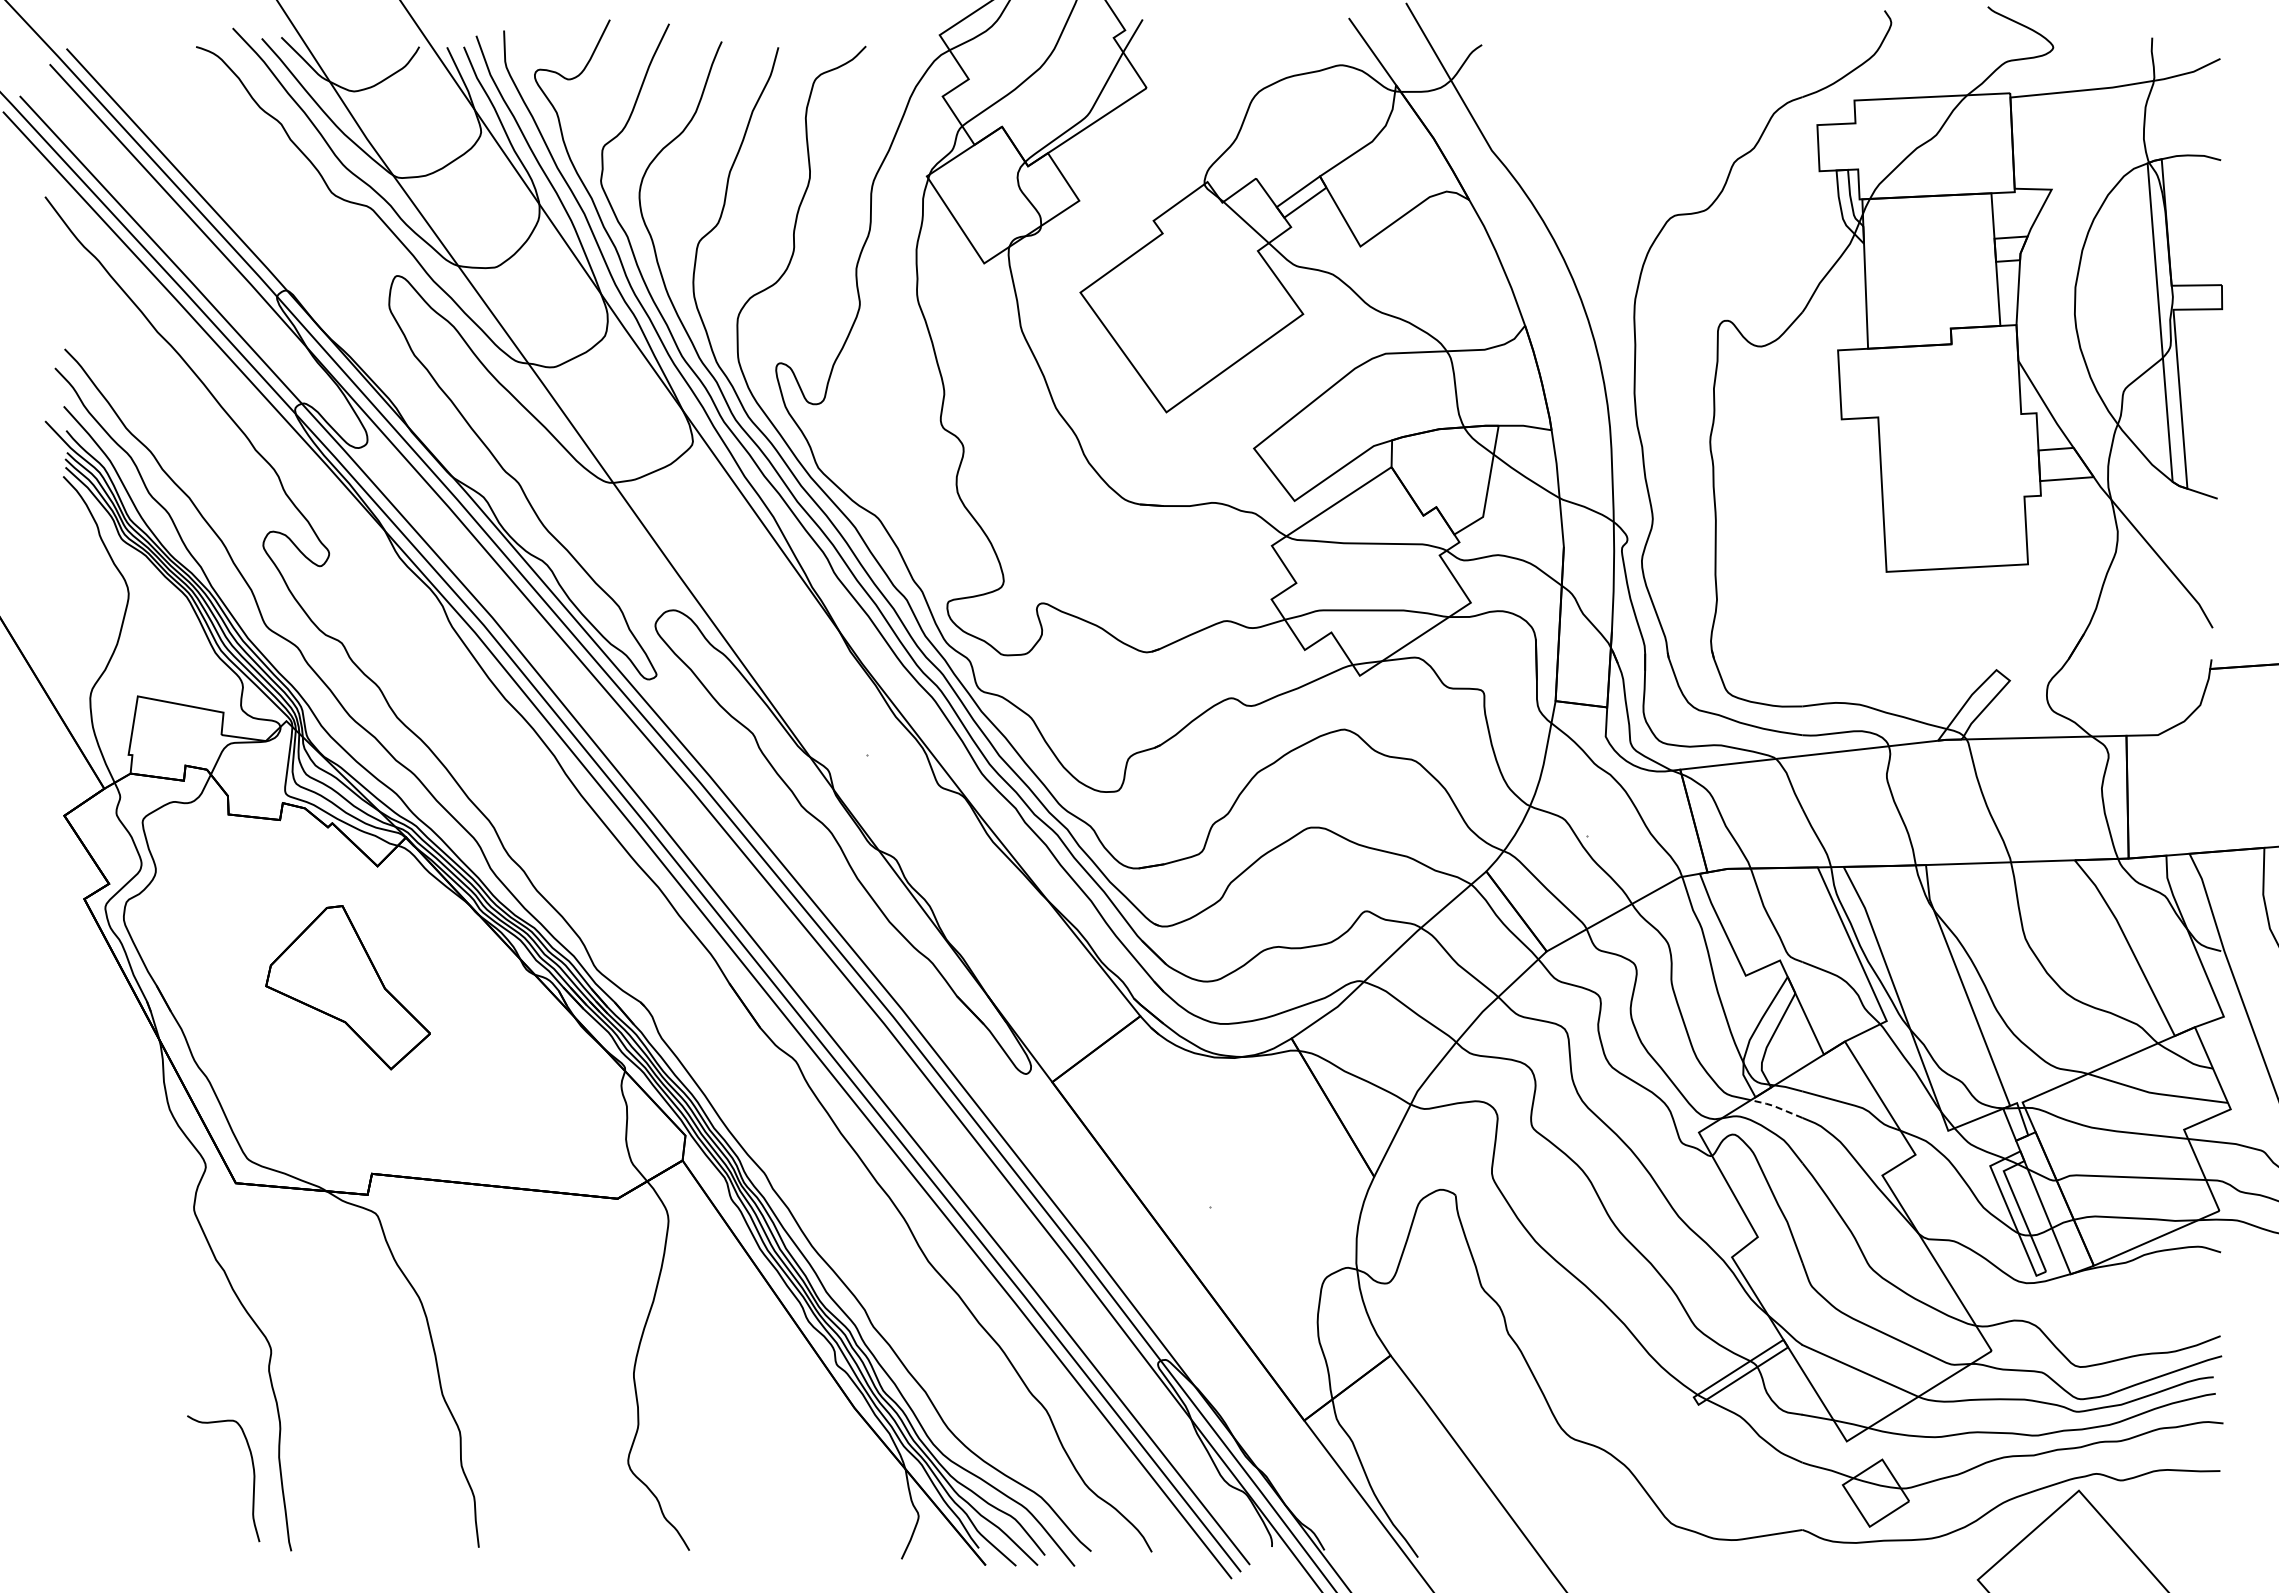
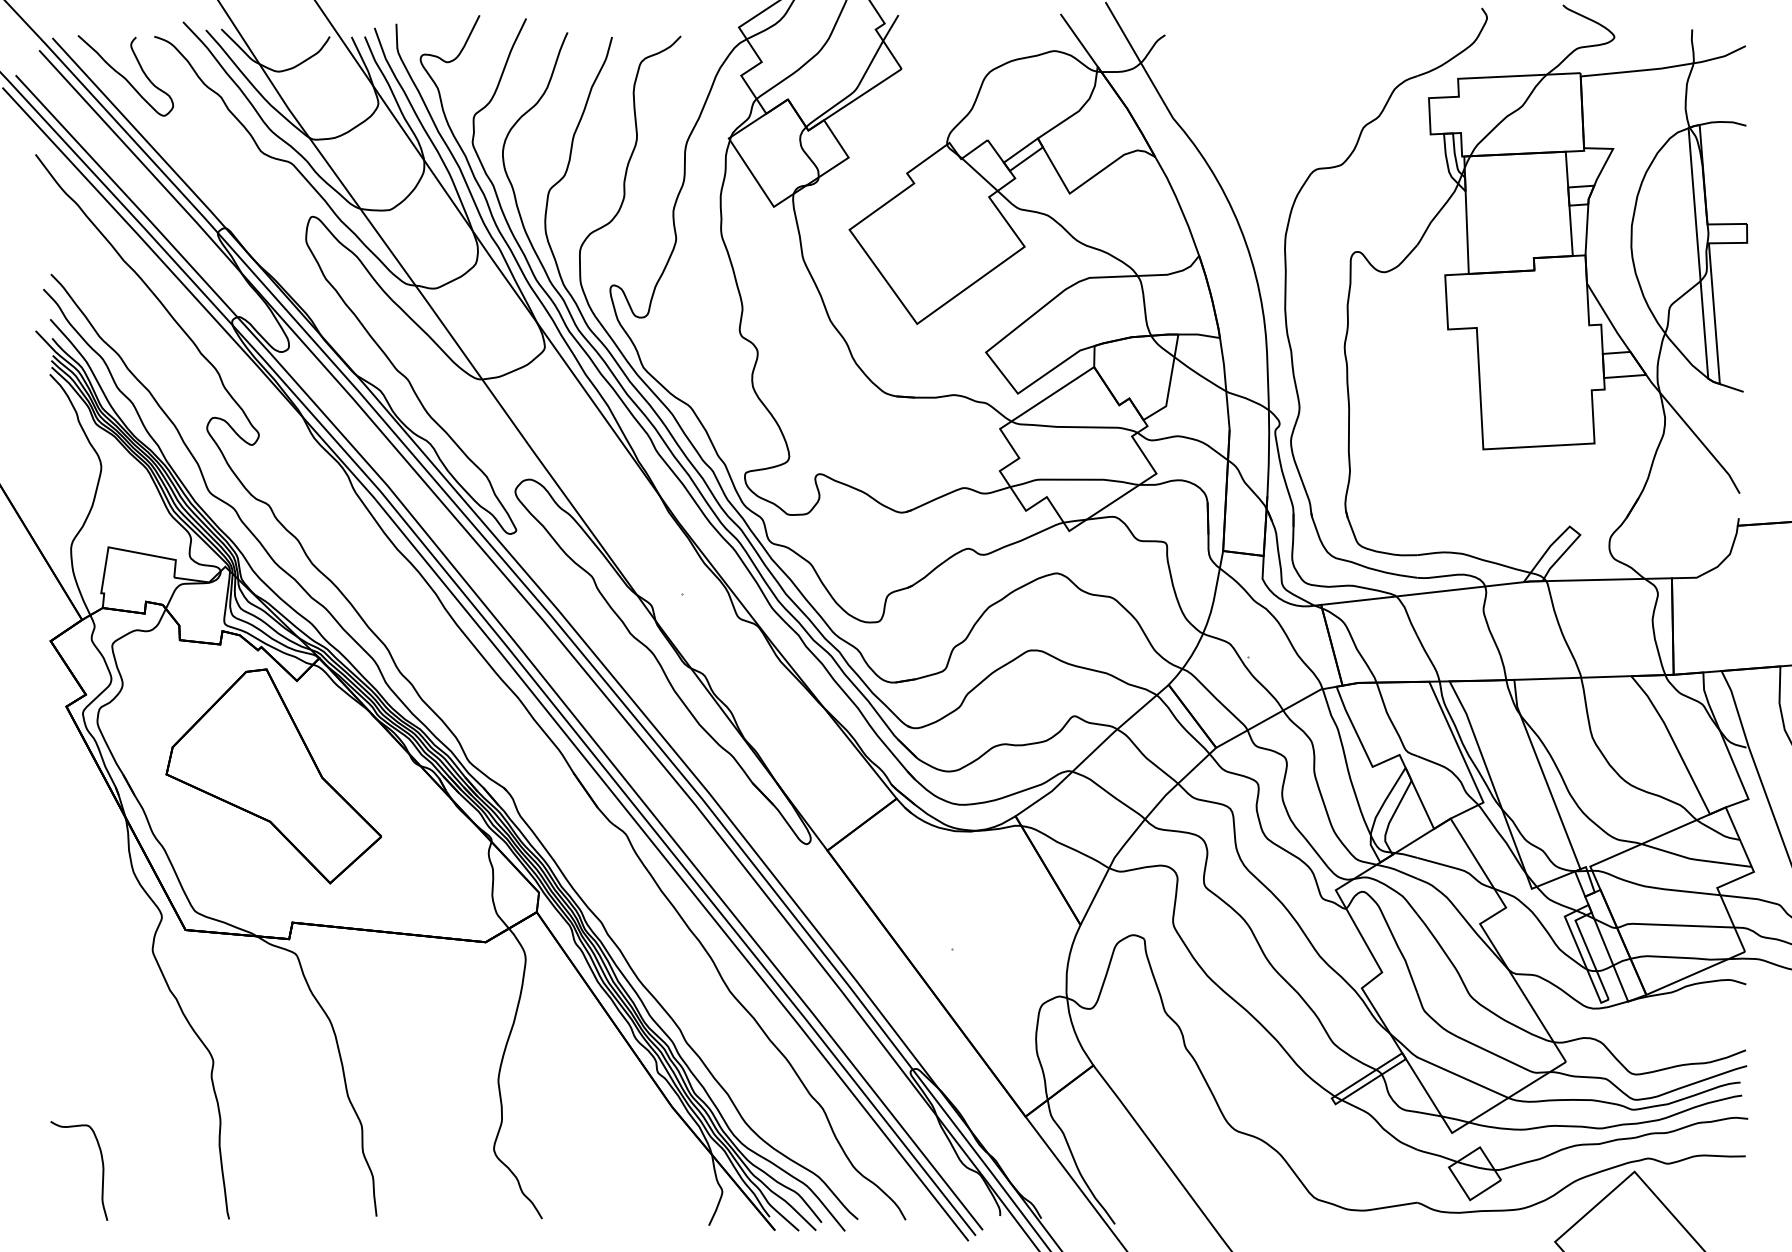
curve: (157, 97) -> (123, 76), added
part: (347, 987) -> (273, 776), size x1.67
line: (1776, 1107) -> (1396, 870), dashed -> solid
curve: (253, 1478) -> (102, 1170), moved

